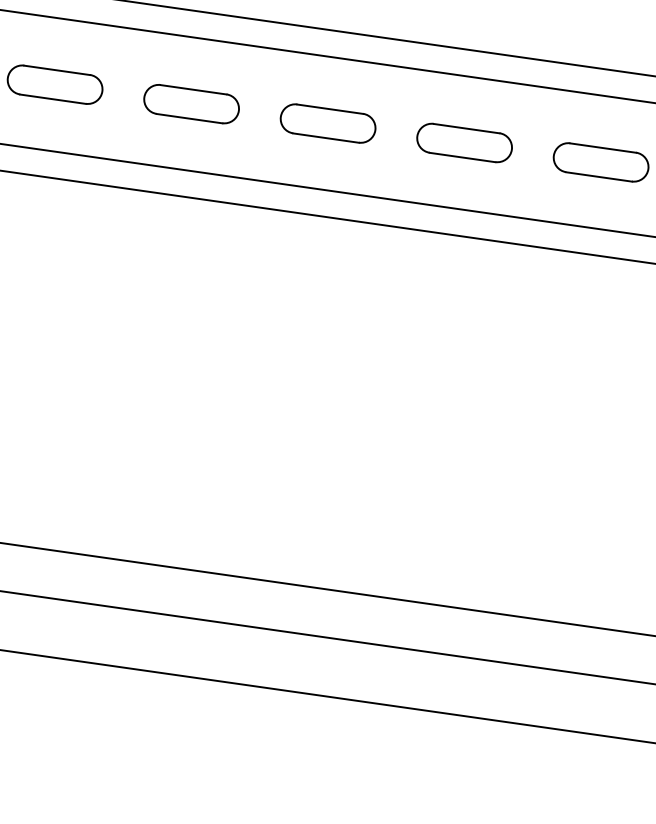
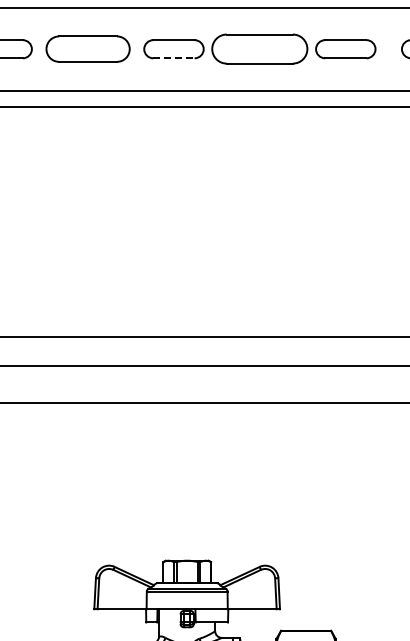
part: (190, 104) -> (87, 49), size x1.4
line: (325, 138) -> (173, 58), solid -> dashed
part: (463, 143) -> (259, 49), size x1.6

